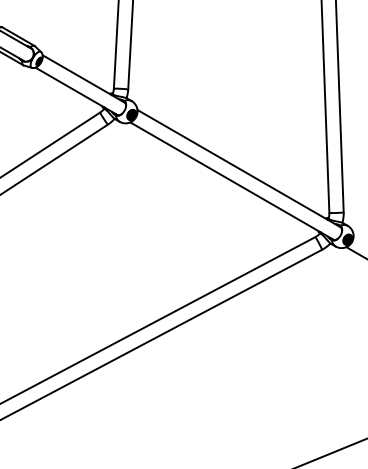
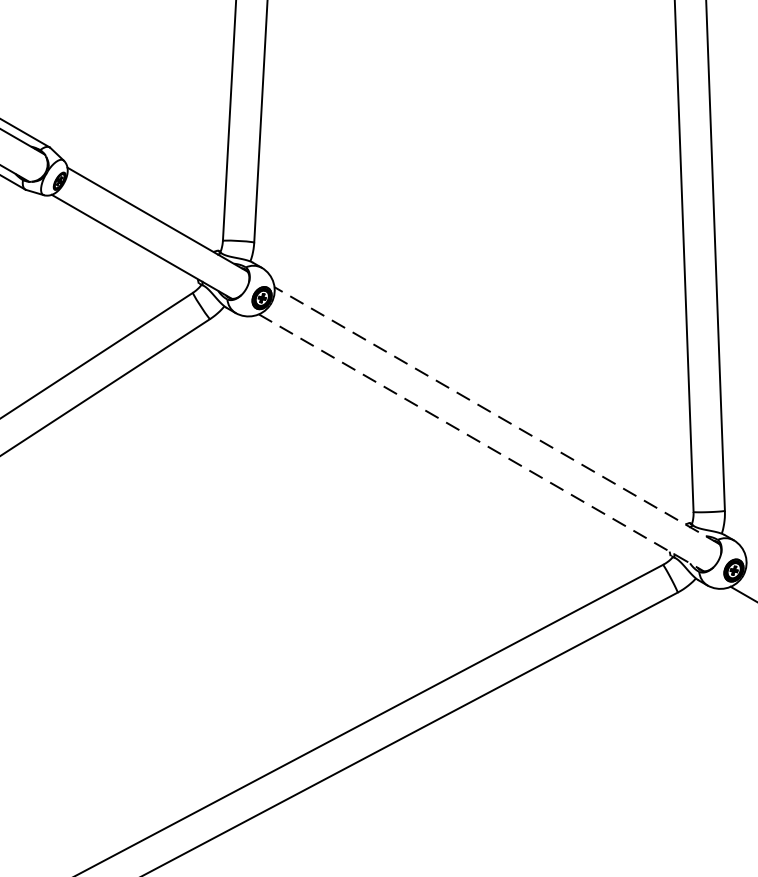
line: (239, 168) -> (497, 414), solid -> dashed
line: (232, 181) -> (482, 443), solid -> dashed

